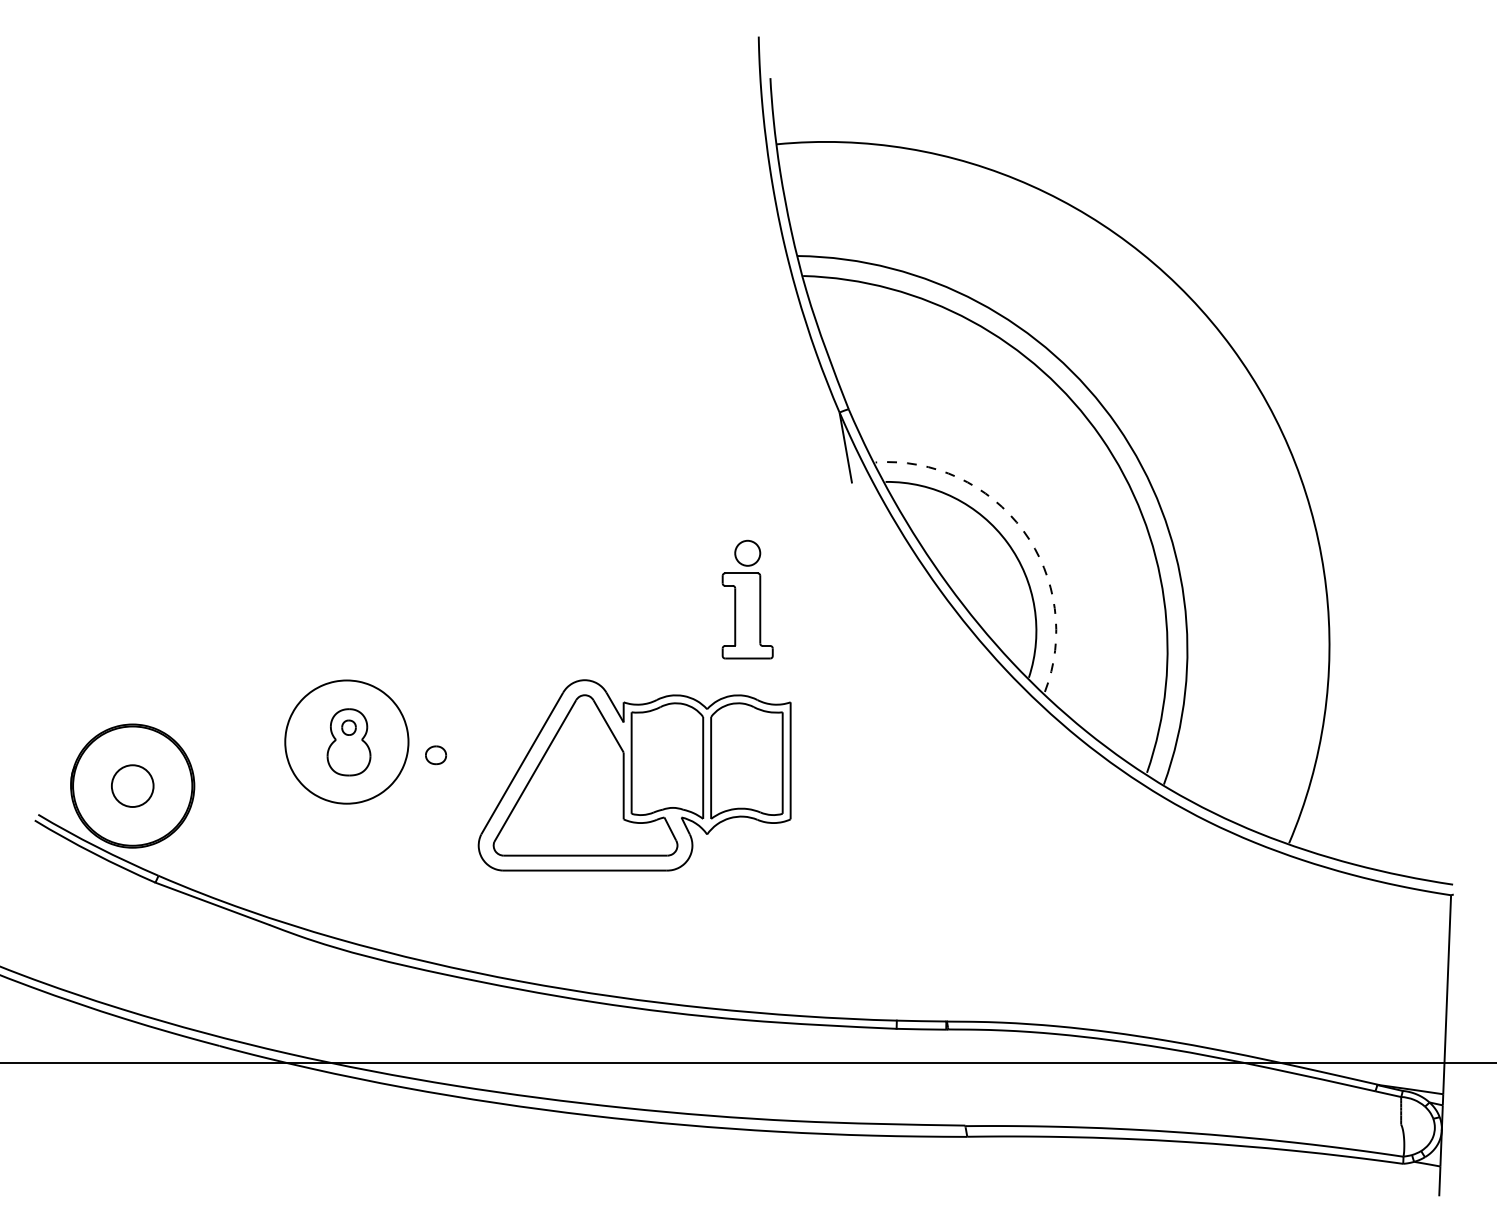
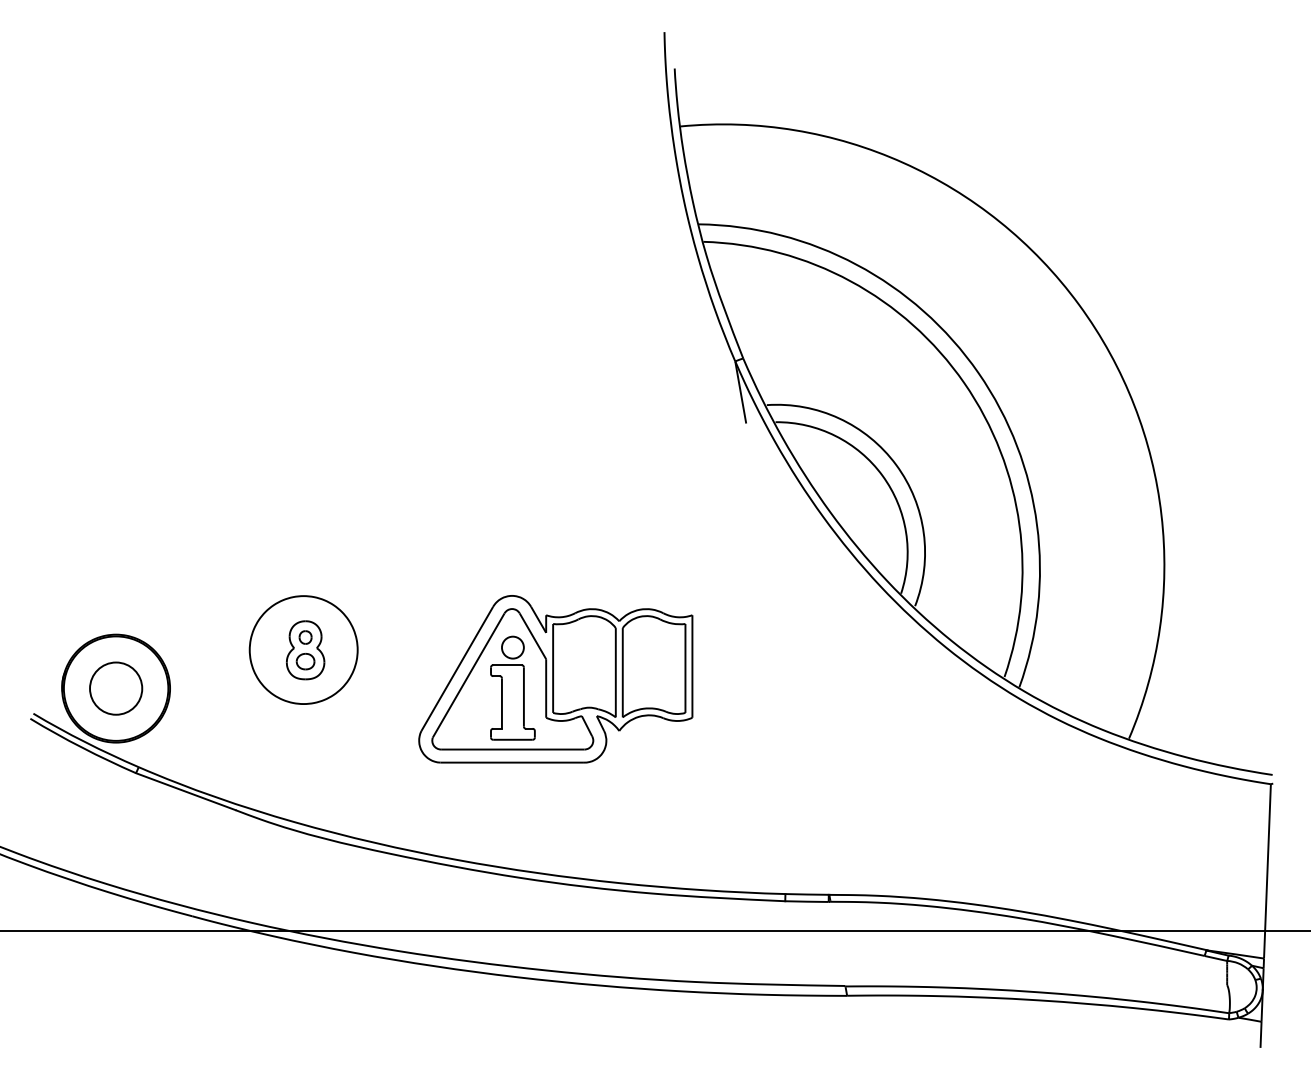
arc: (1023, 530) -> (896, 464), dashed -> solid
part: (747, 599) -> (512, 688), moved
part: (435, 755) -> (305, 661), moved
circle: (132, 785) -> (115, 688), size x1.43

